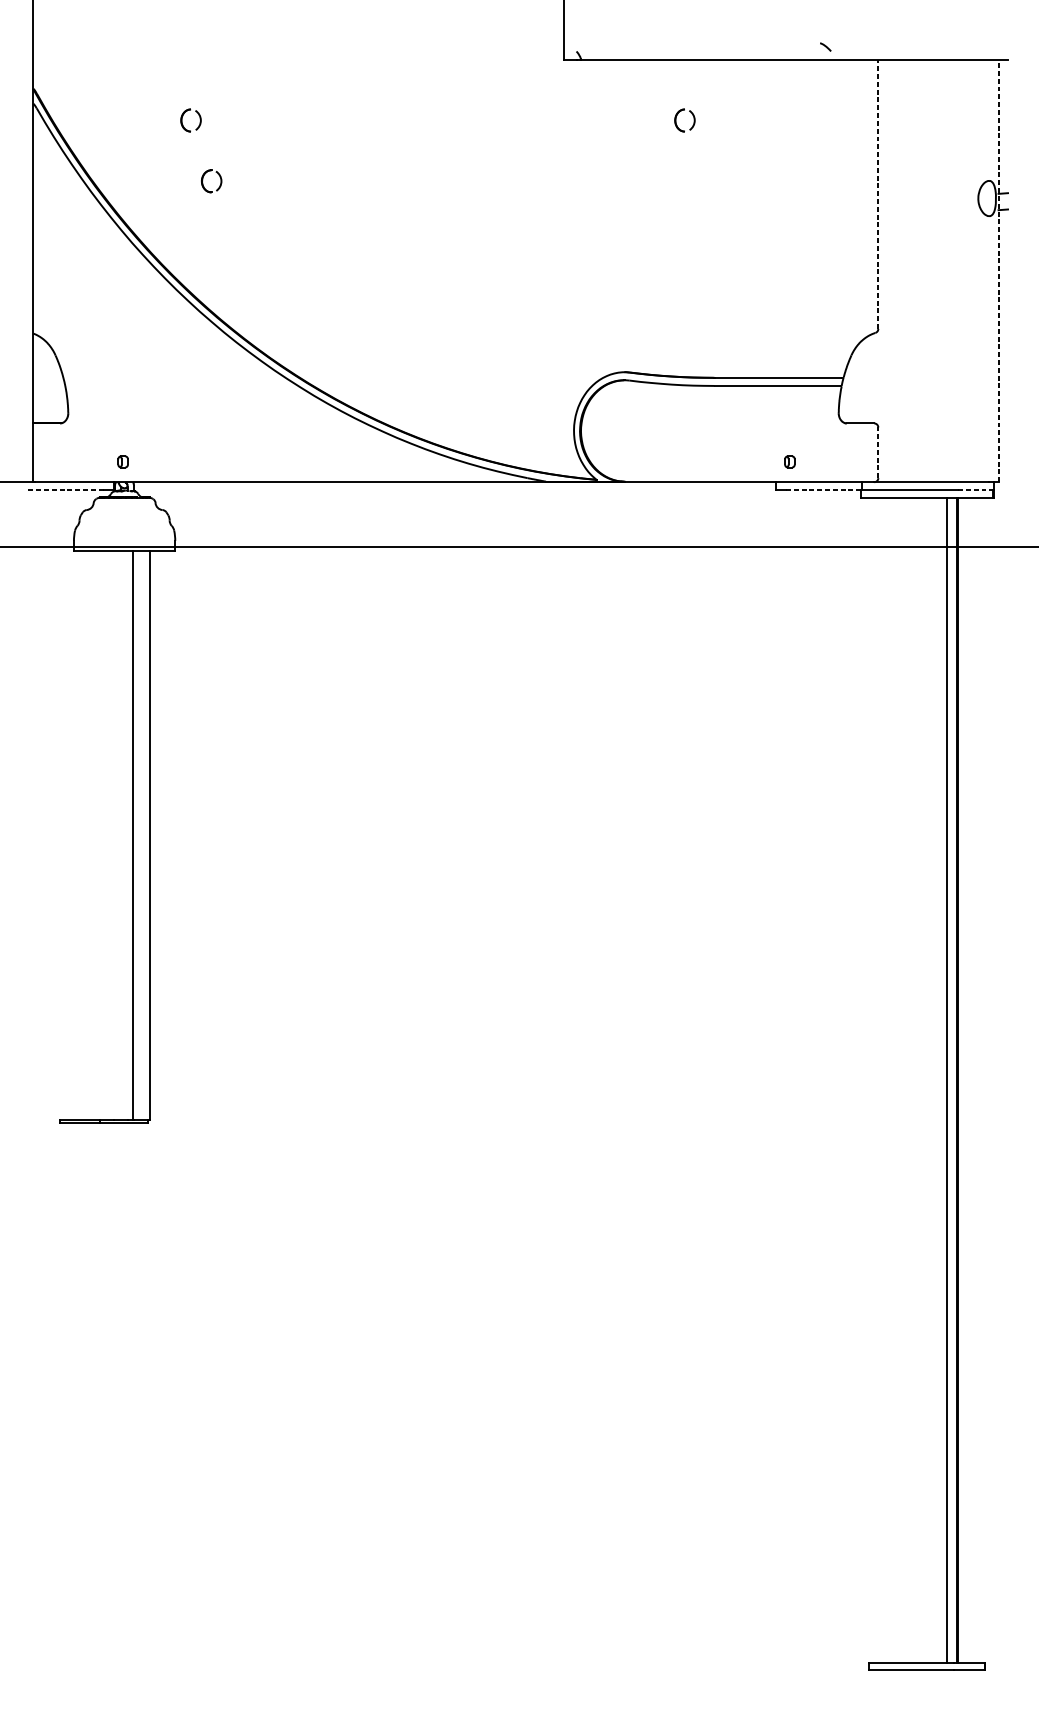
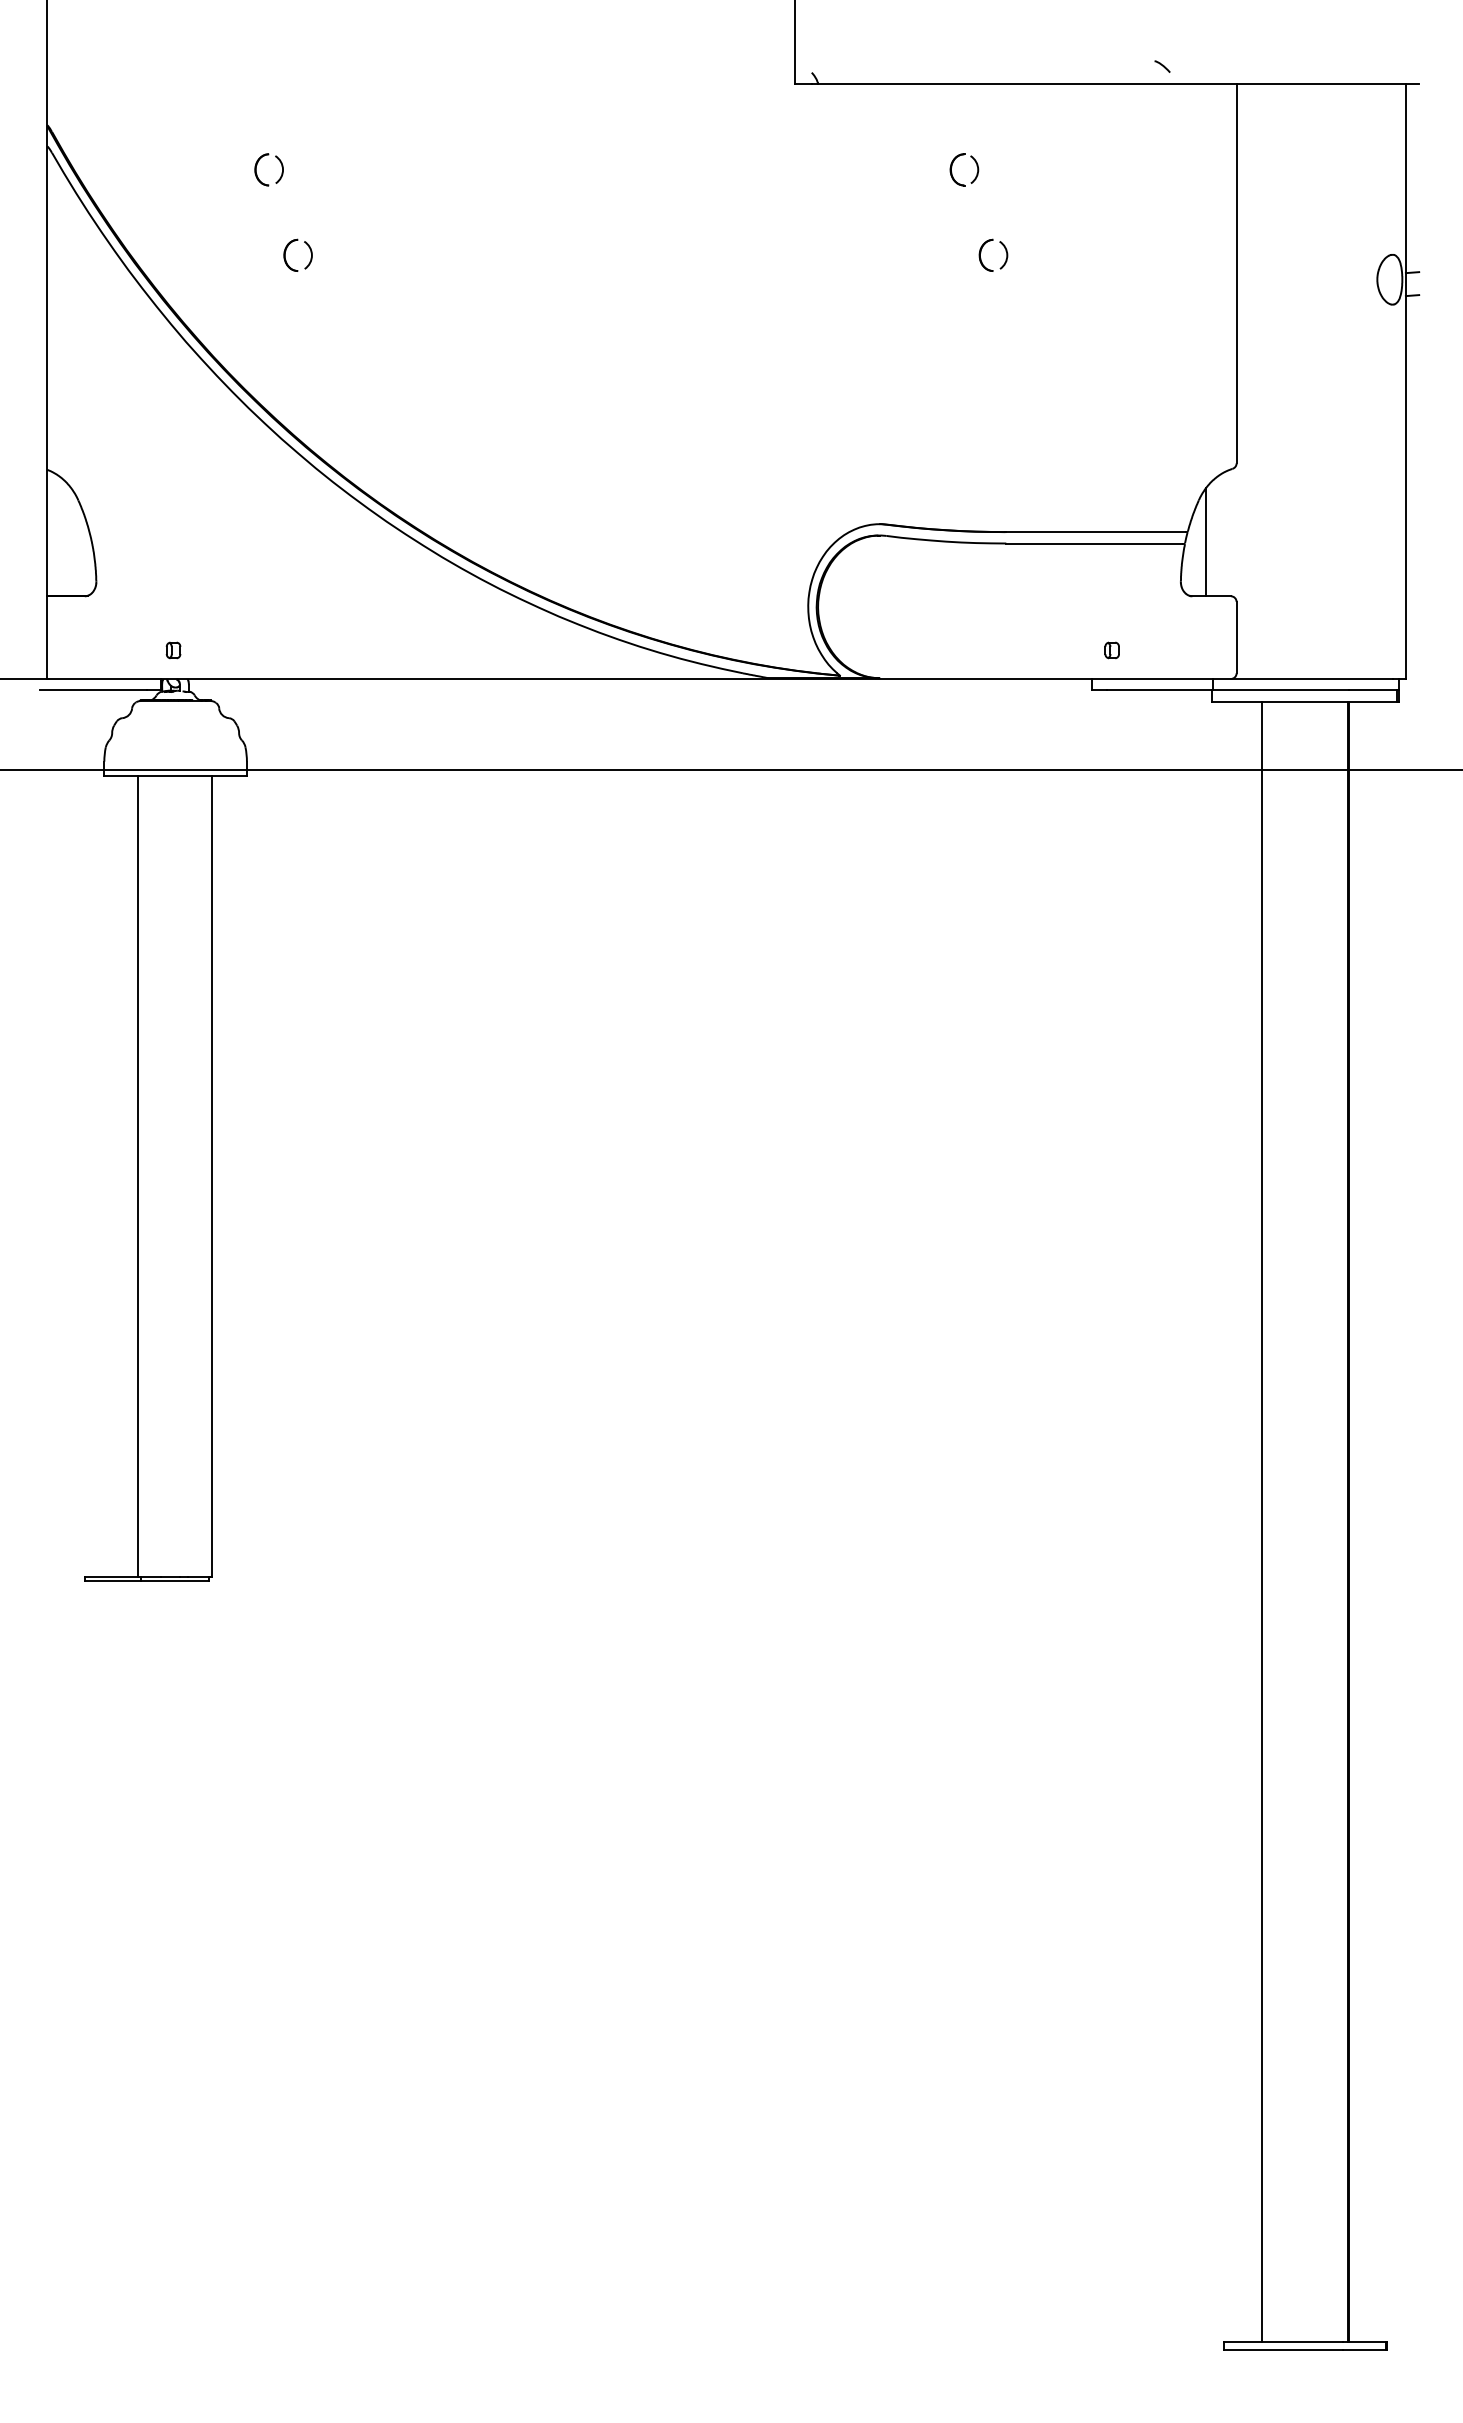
part: (697, 179) -> (981, 252), added
line: (878, 194) -> (1236, 273), dashed -> solid
line: (998, 270) -> (1405, 381), dashed -> solid
line: (856, 384) -> (1206, 541), added
line: (878, 452) -> (1236, 637), dashed -> solid
line: (66, 490) -> (94, 690), dashed -> solid
line: (823, 490) -> (1159, 690), dashed -> solid
line: (975, 490) -> (1373, 690), dashed -> solid
line: (133, 835) -> (138, 1176), moved
line: (947, 1080) -> (1262, 1521), moved

